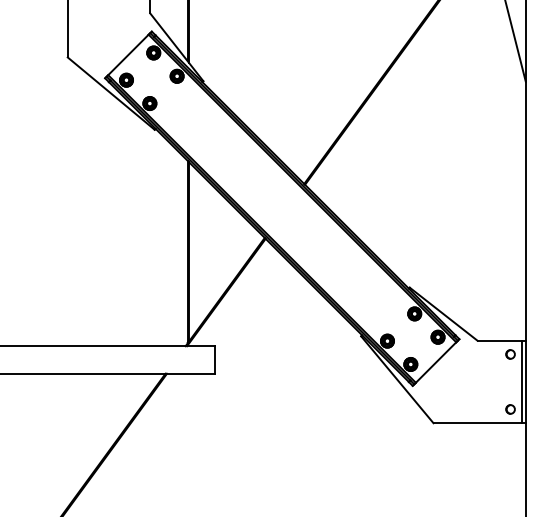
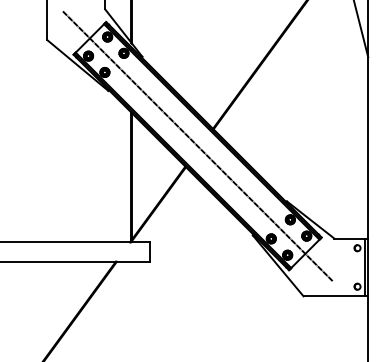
line: (282, 208) -> (197, 145), added

